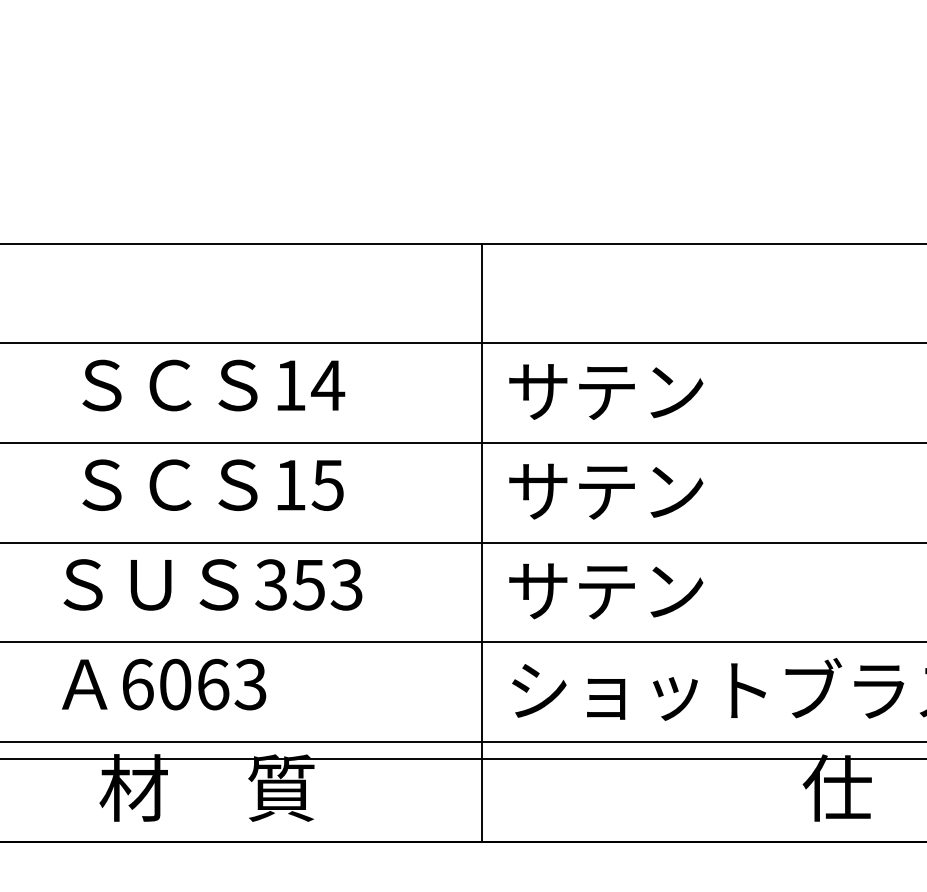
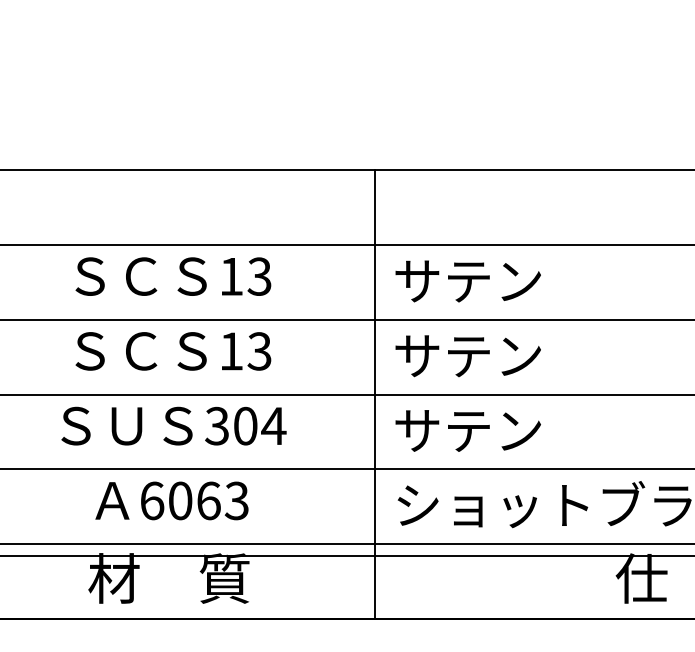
text: (328, 385) -> (260, 276), 14 -> 13
text: (327, 484) -> (259, 350), 15 -> 13
text: (327, 584) -> (259, 425), 353 -> 304
text: (164, 684) -> (172, 500), moved

